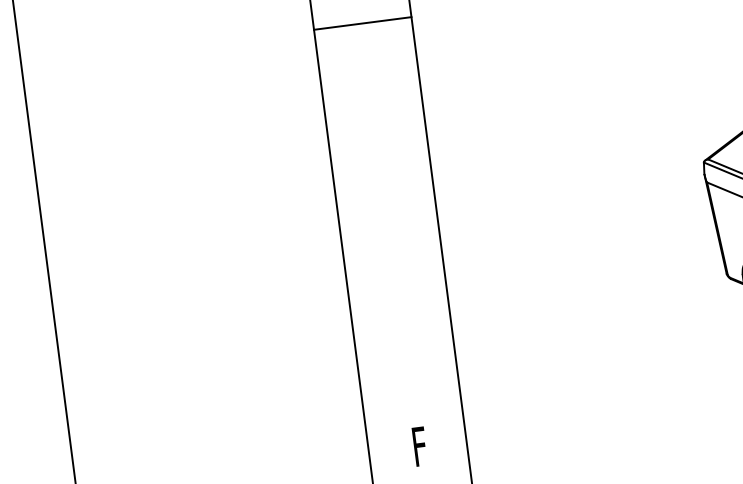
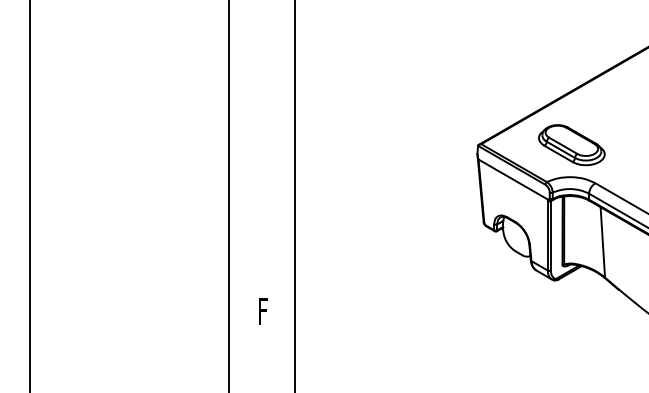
line: (362, 24) -> (261, 23), removed

